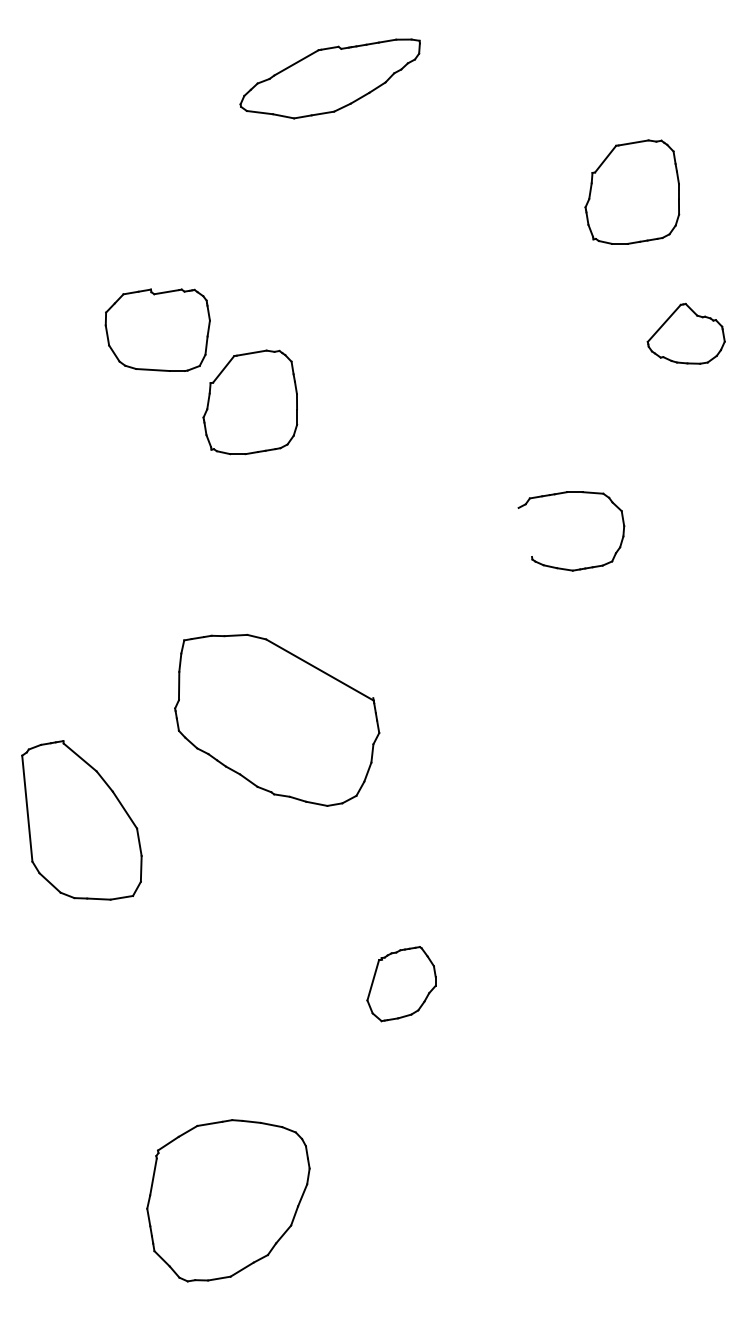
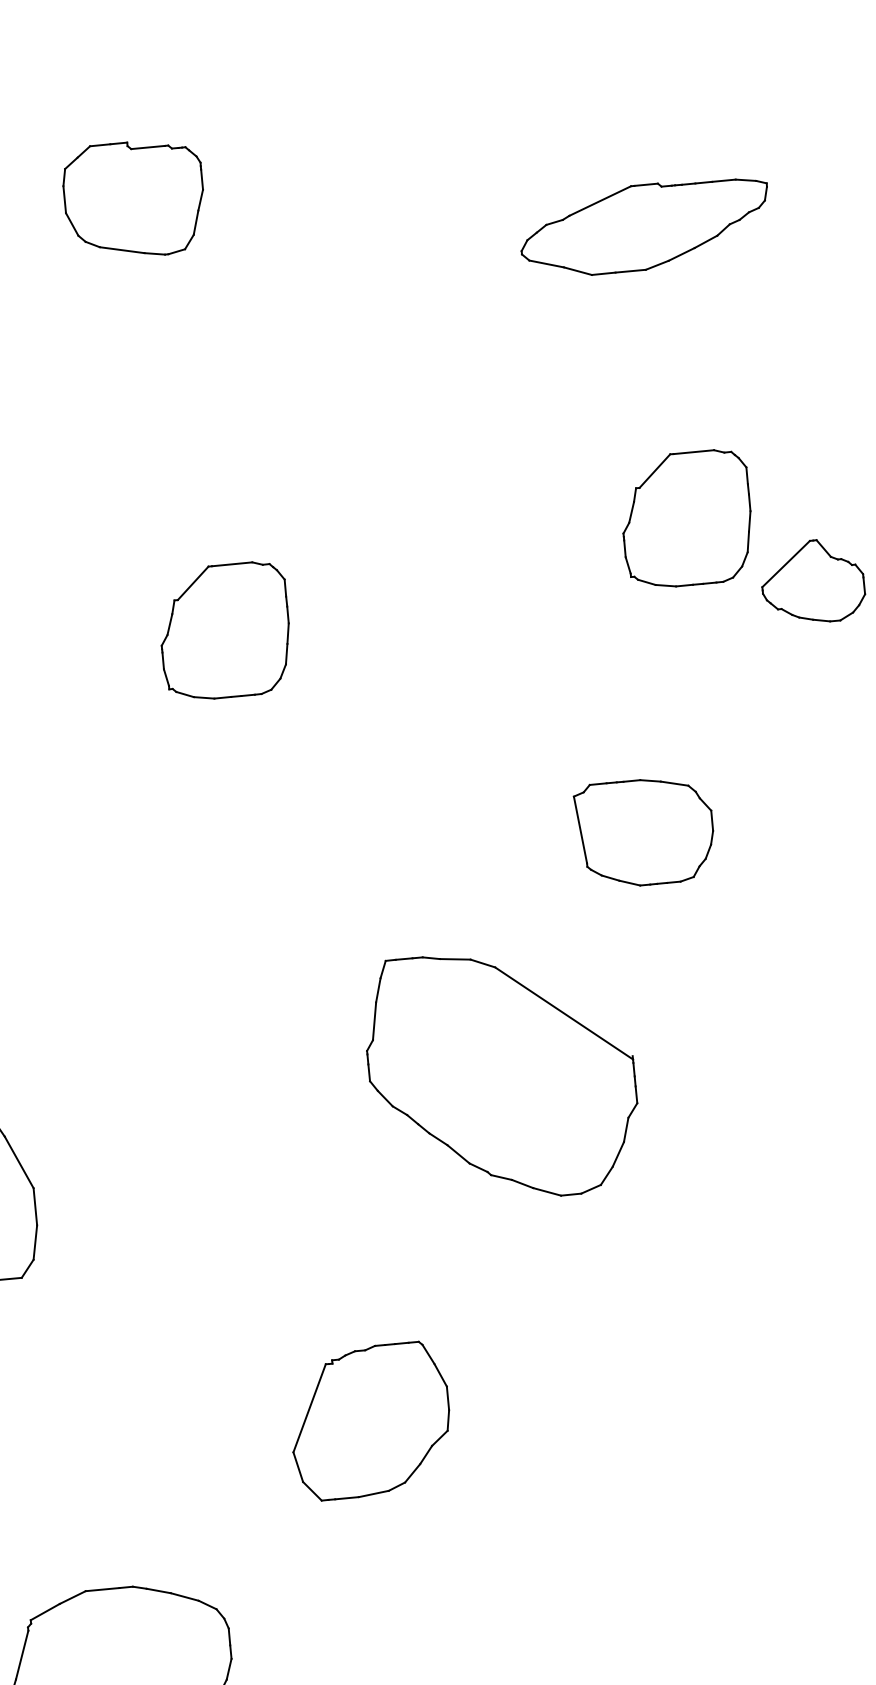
part: (329, 78) -> (642, 225), moved
part: (632, 191) -> (687, 516), moved
part: (157, 329) -> (132, 196), moved
line: (525, 531) -> (580, 828), added
part: (277, 720) -> (502, 1076), moved
part: (401, 983) -> (371, 1420), size x1.67

